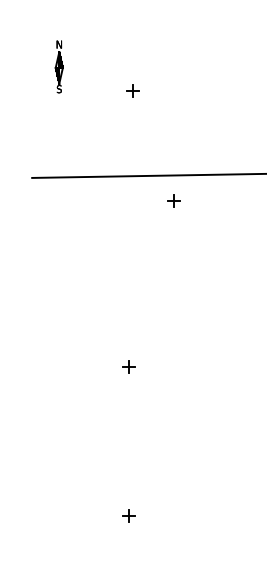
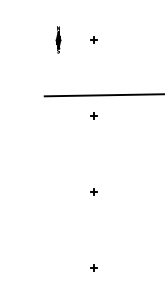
part: (132, 89) -> (93, 39), moved
part: (173, 199) -> (93, 115), moved

